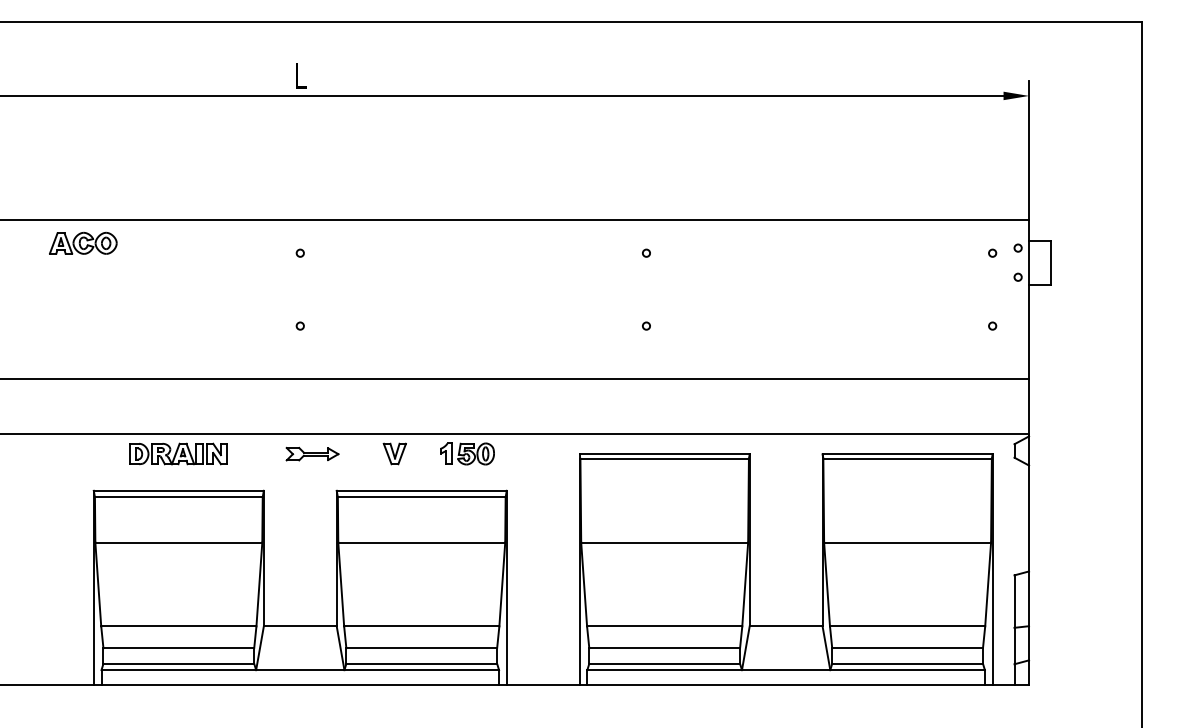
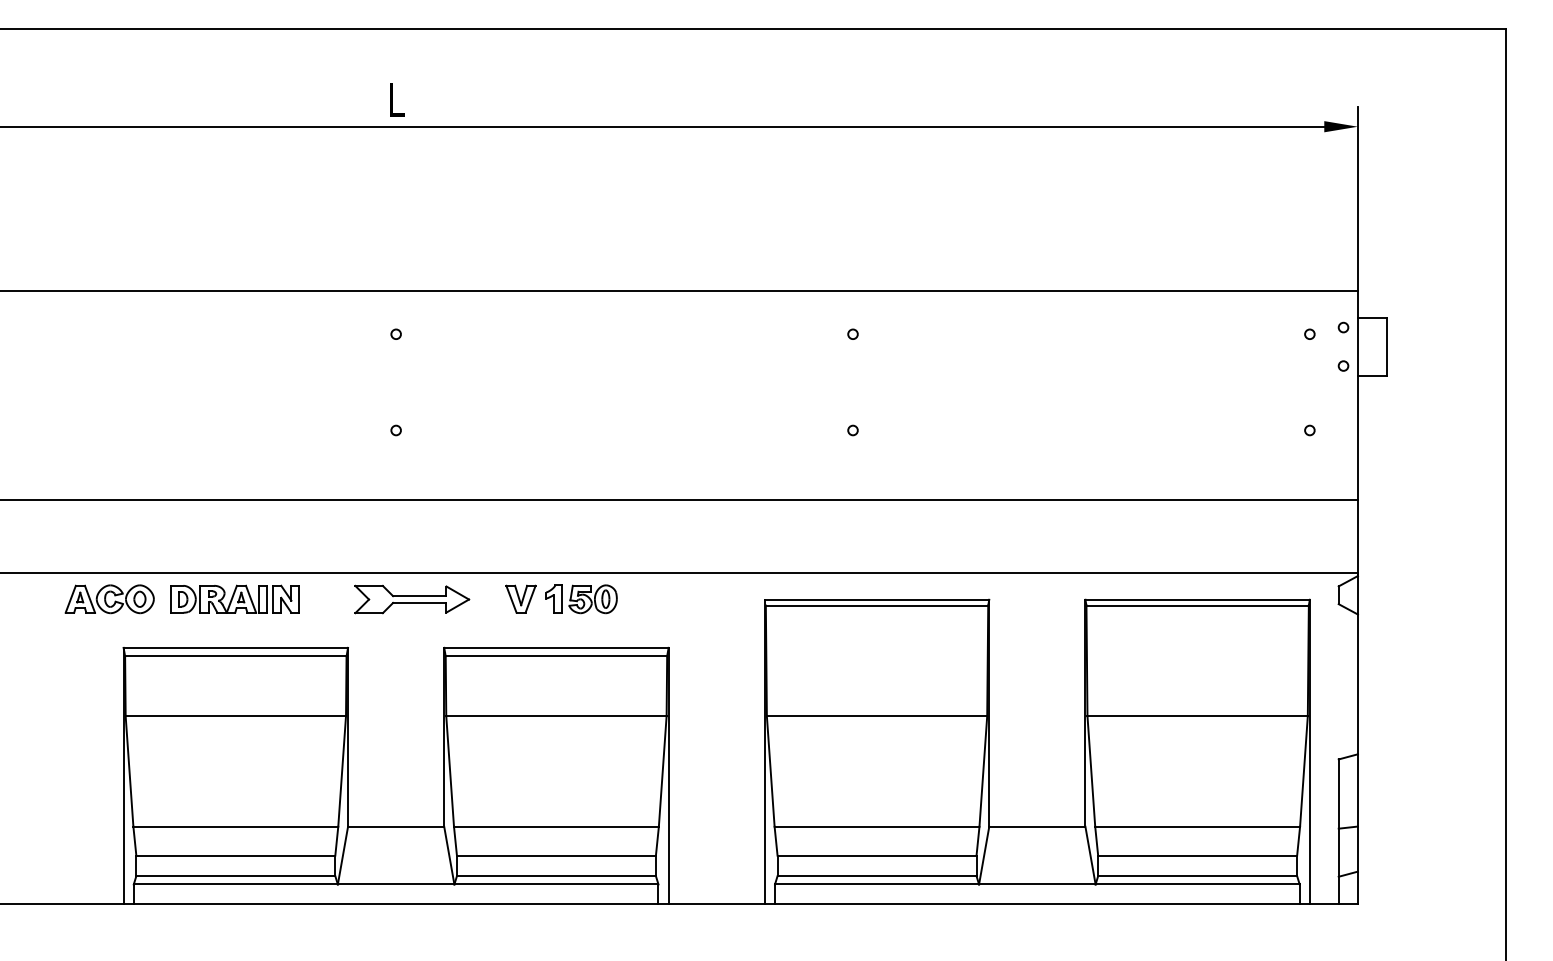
part: (83, 243) -> (109, 599), moved
part: (312, 454) -> (412, 599), size x1.67
part: (467, 454) -> (581, 599), moved

